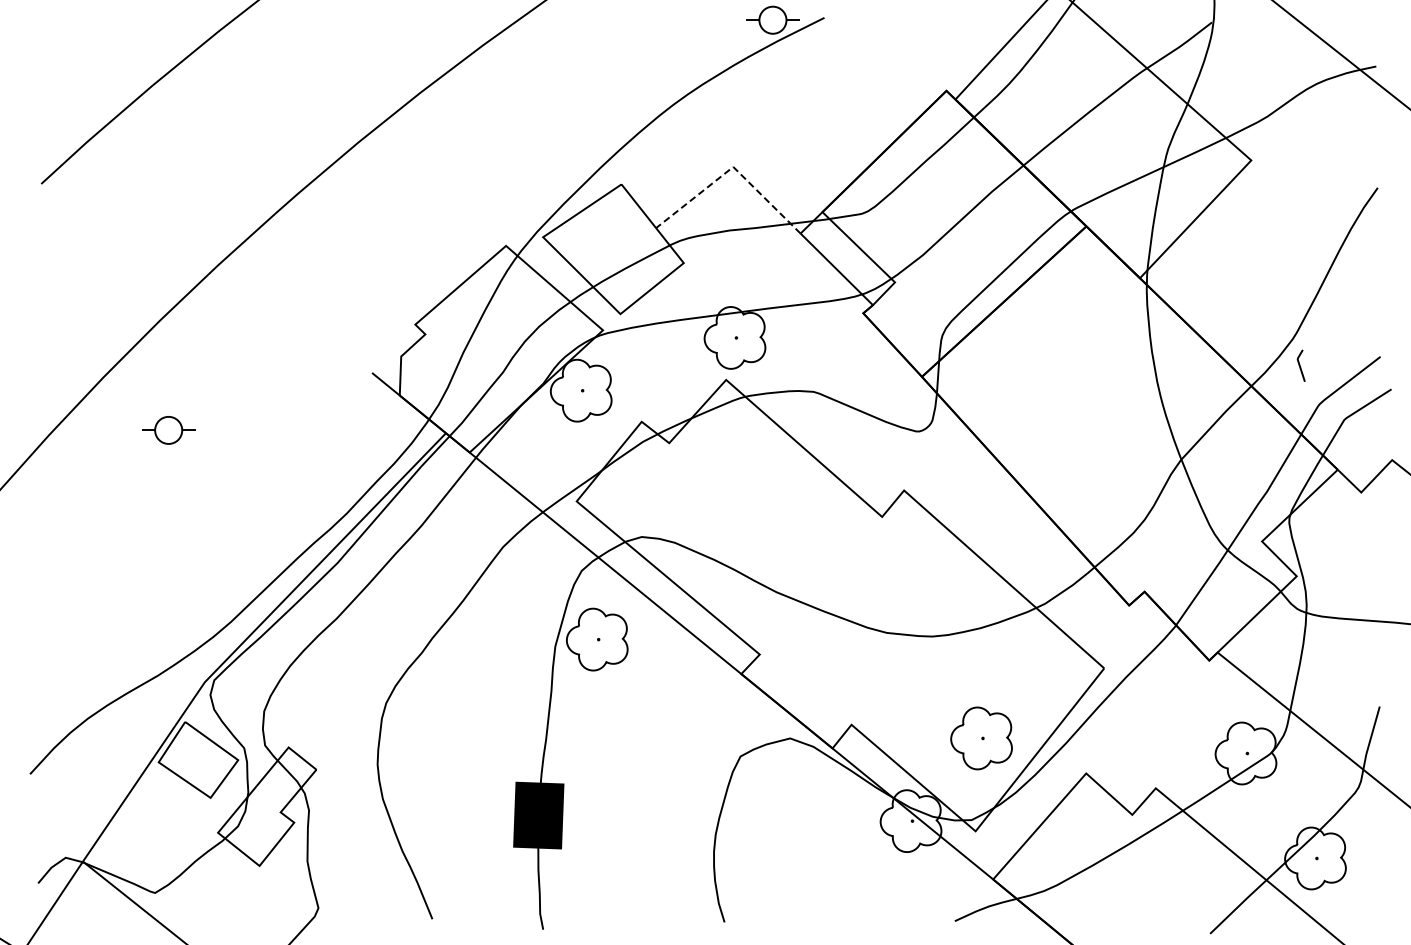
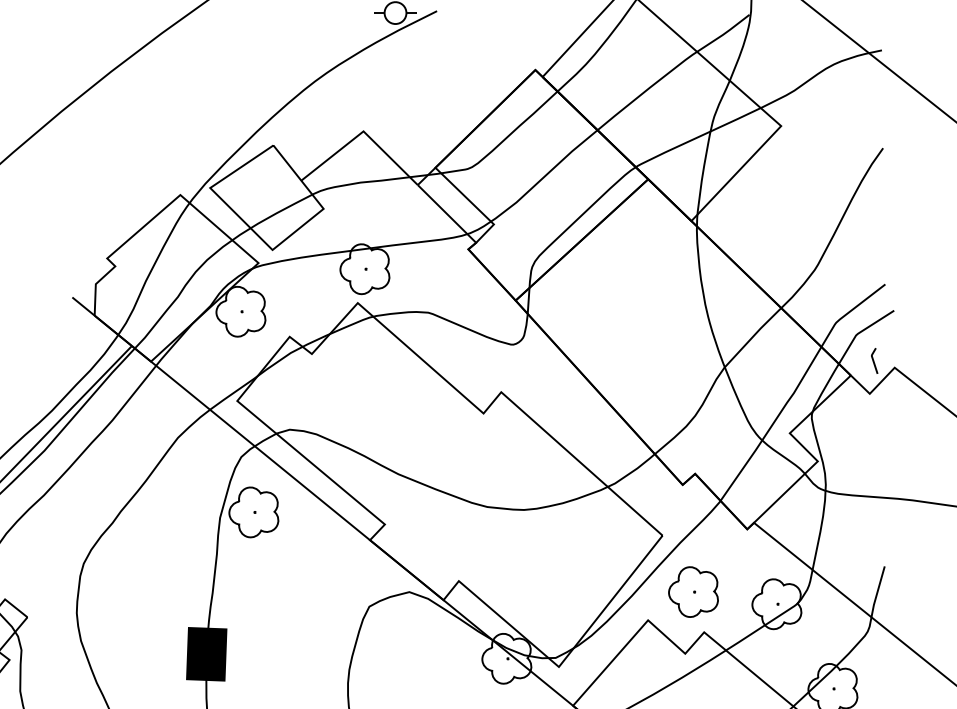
line: (731, 168) -> (362, 132), dashed -> solid
line: (1300, 365) -> (874, 360), moved
part: (981, 738) -> (693, 592), moved

